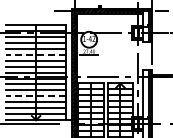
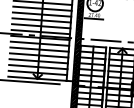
line: (36, 54) -> (42, 14), dashed -> solid
line: (36, 96) -> (39, 55), dashed -> solid

